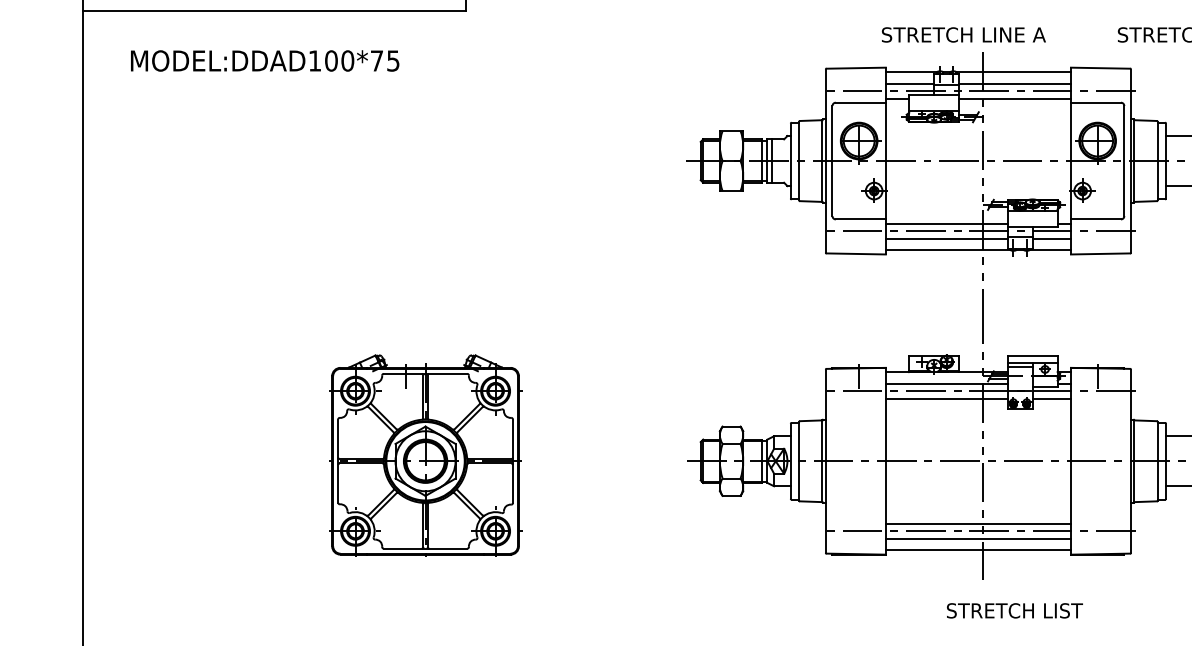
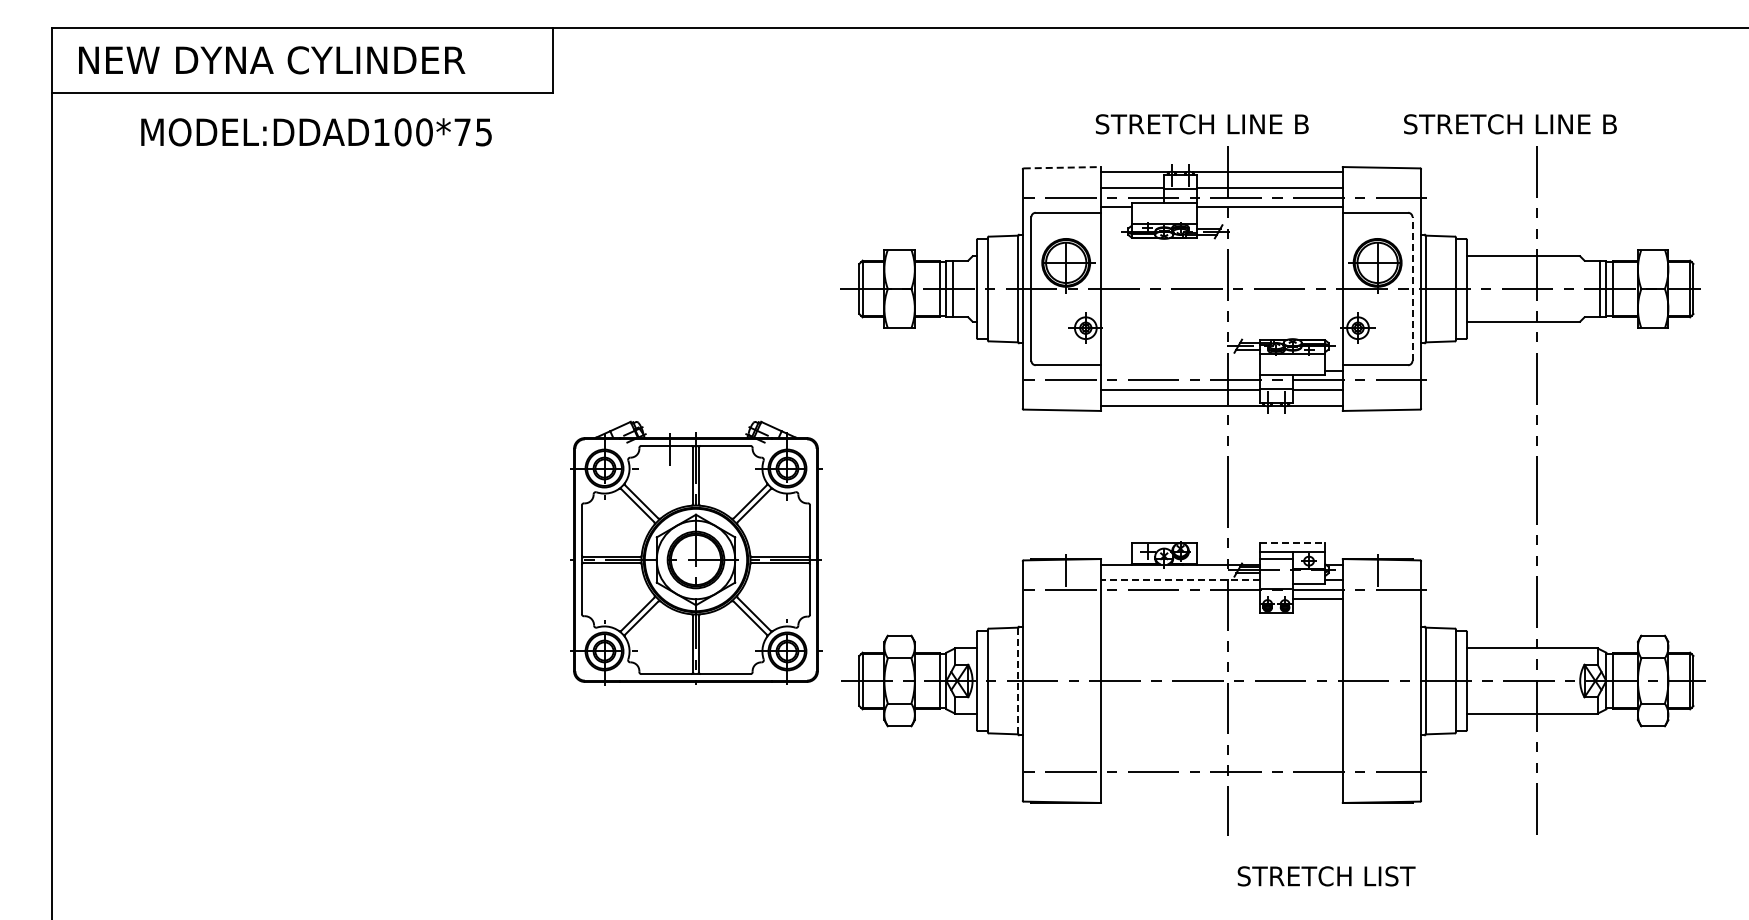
text: (1039, 35) -> (1301, 124), STRETCH LINE A -> STRETCH LINE B
text: (265, 61) -> (316, 132), moved
line: (856, 68) -> (1062, 167), solid -> dashed
line: (1124, 161) -> (1412, 289), solid -> dashed
line: (946, 223) -> (1180, 370), removed
line: (1032, 355) -> (1292, 542), solid -> dashed
line: (946, 383) -> (1180, 579), solid -> dashed
line: (946, 398) -> (1180, 599), removed
part: (425, 455) -> (696, 552), moved
line: (822, 461) -> (1018, 681), solid -> dashed
line: (978, 523) -> (1221, 762), removed
line: (978, 538) -> (1221, 782), removed
line: (978, 550) -> (1221, 797), removed
text: (1014, 610) -> (1326, 876), moved

